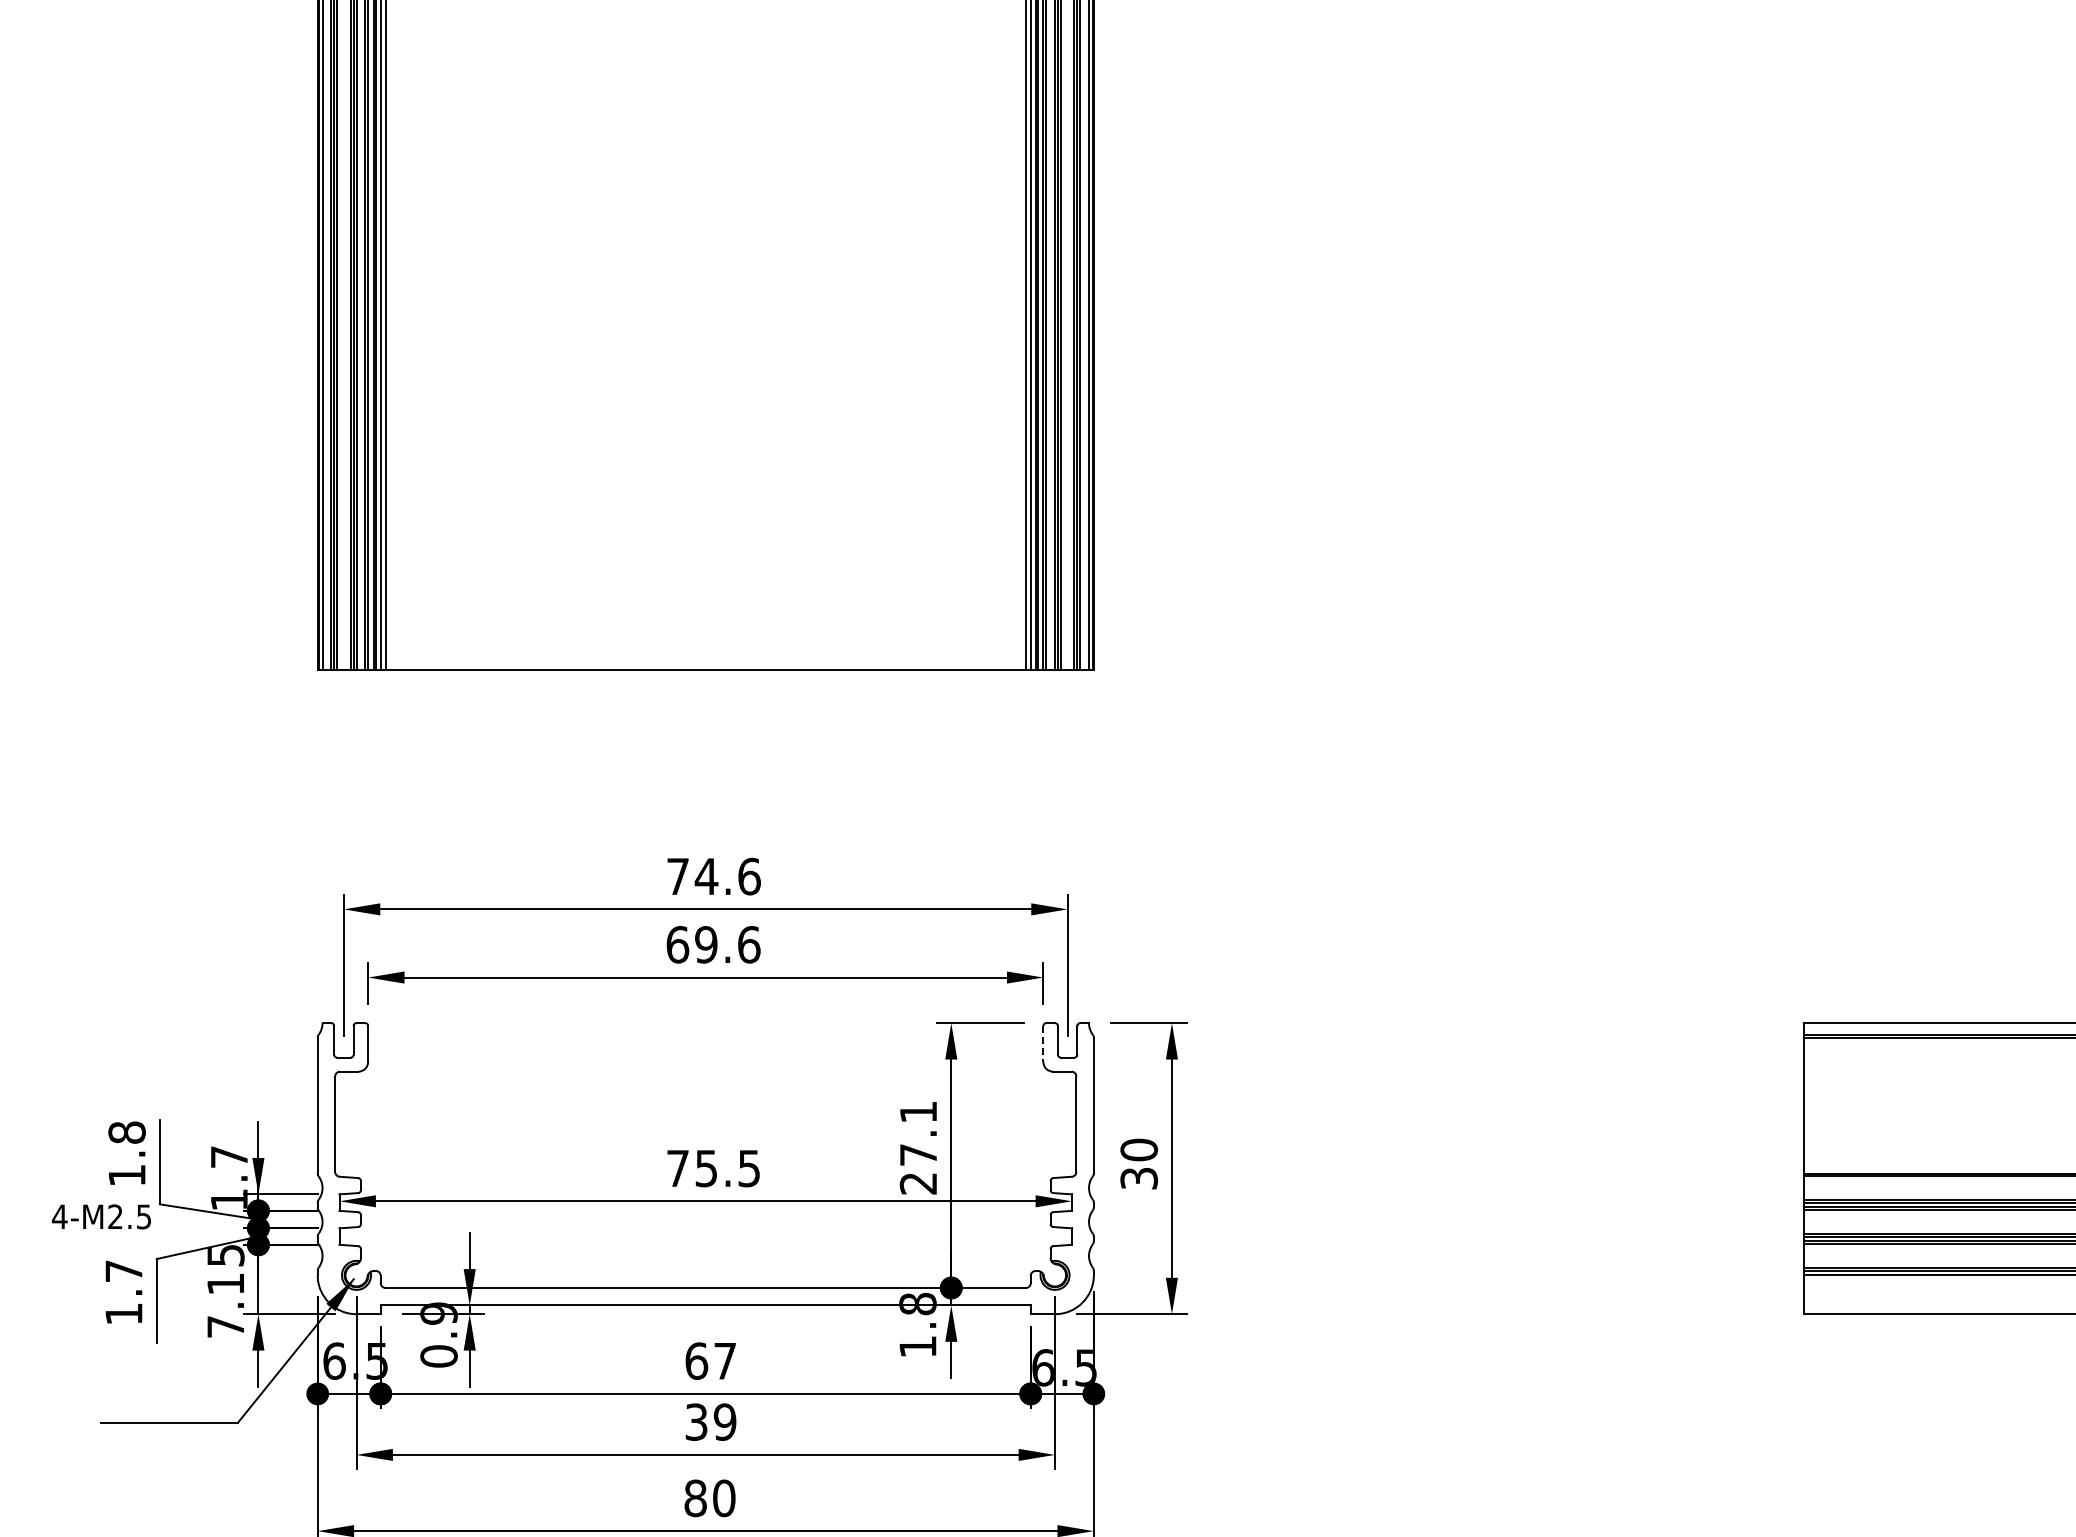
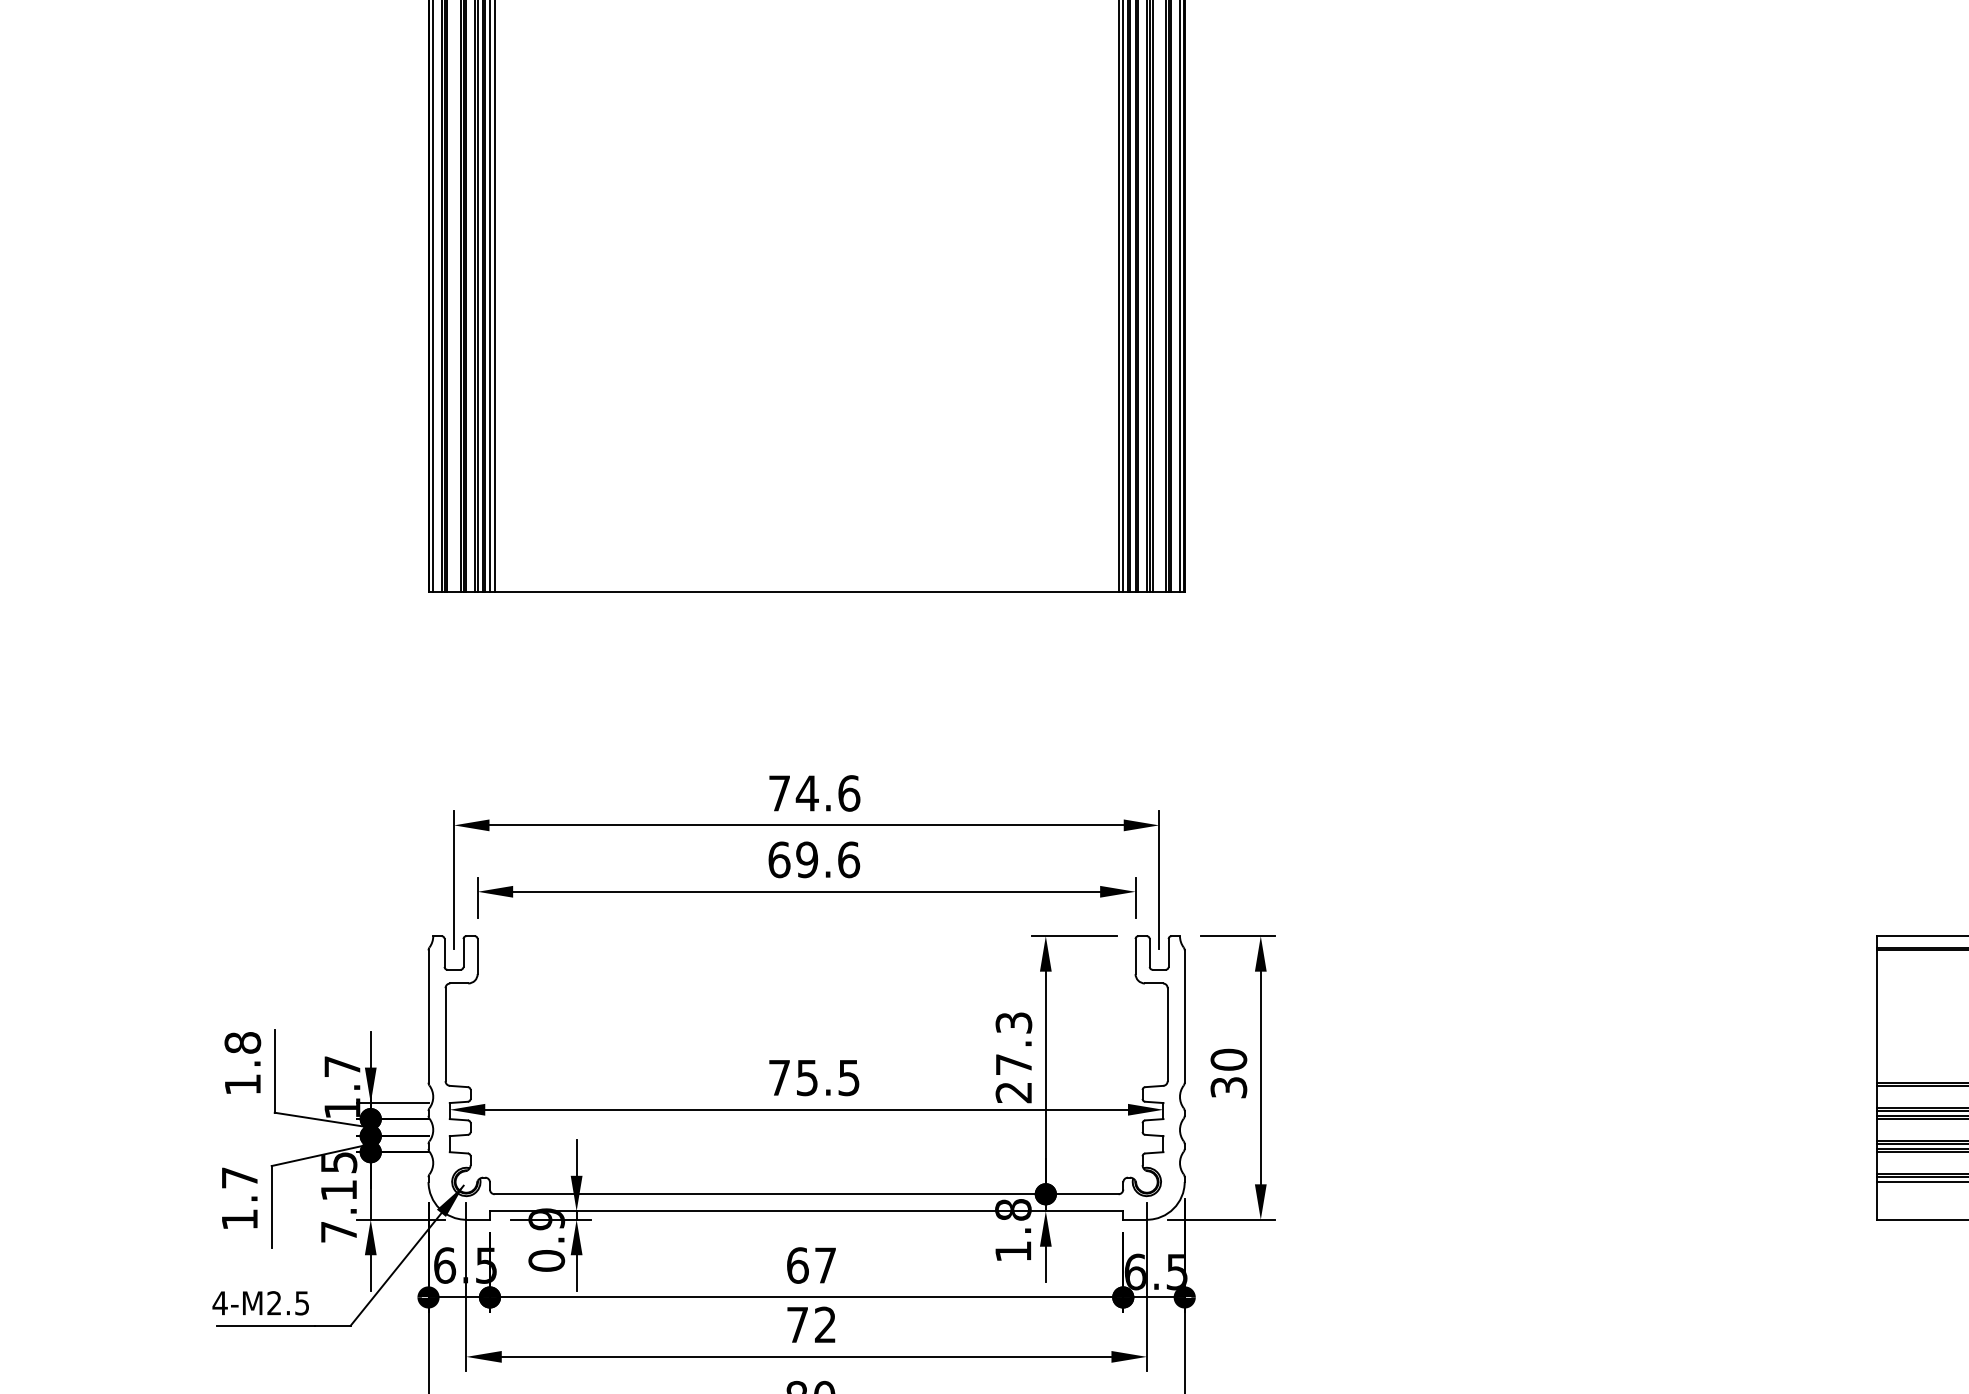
line: (1043, 1044) -> (1135, 957), dashed -> solid
text: (918, 1111) -> (1013, 1022), 27.1 -> 27.3
text: (101, 1216) -> (260, 1302), moved
text: (710, 1421) -> (811, 1324), 39 -> 72

